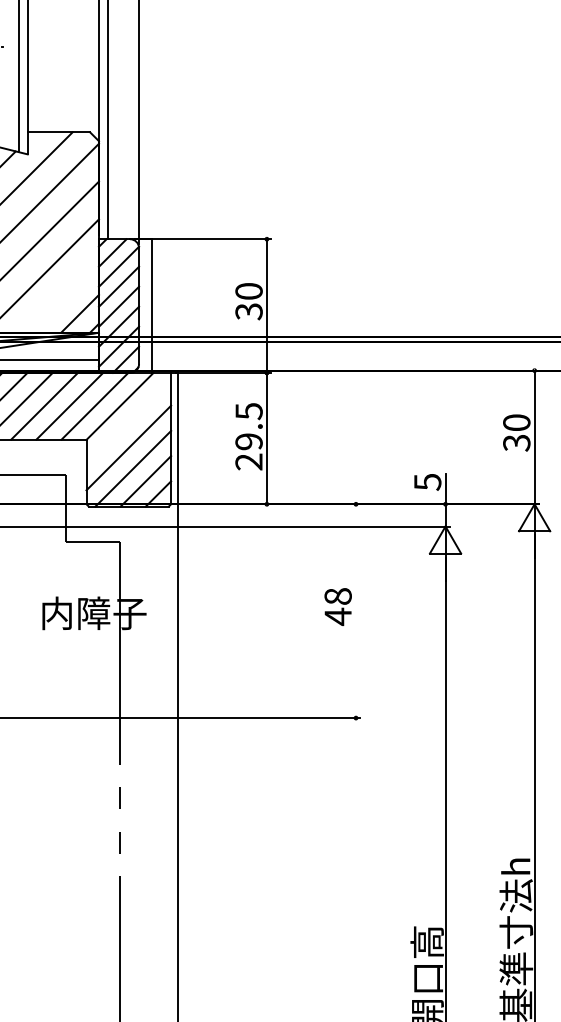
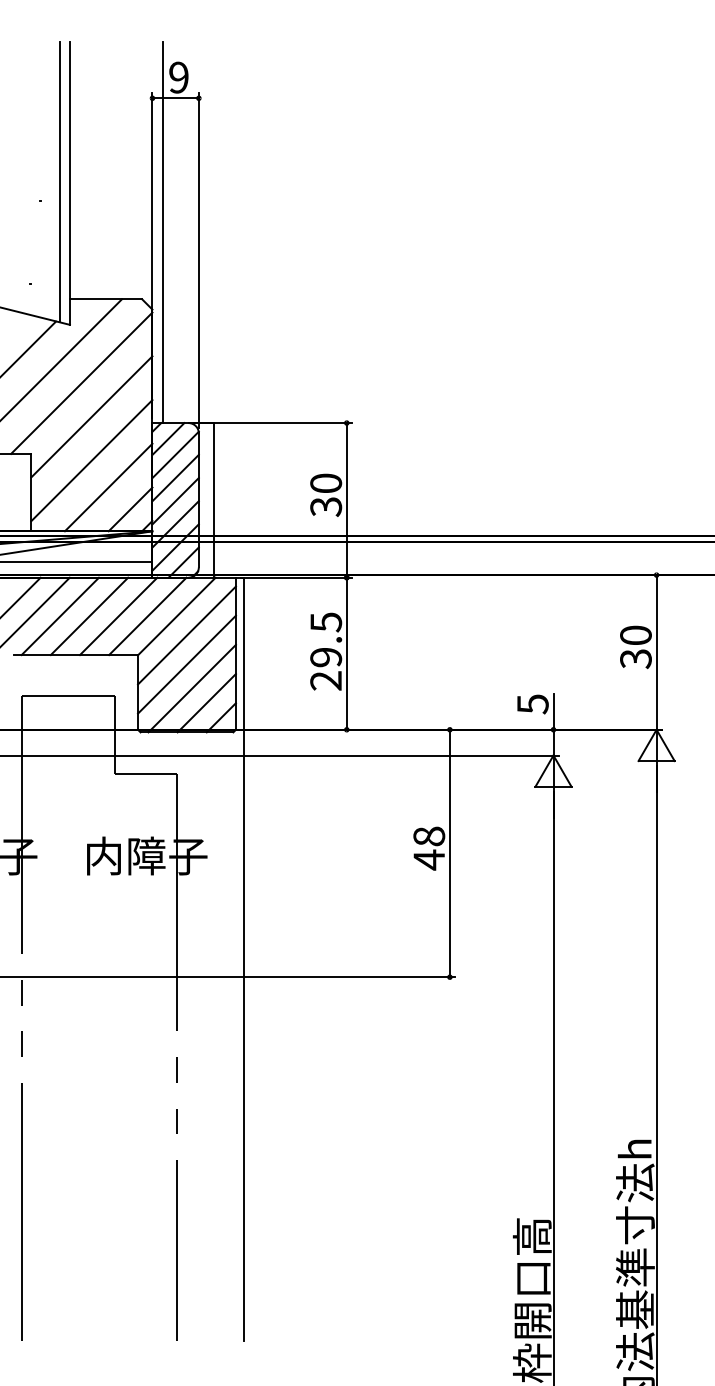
line: (61, 294) -> (108, 487), added
line: (128, 422) -> (186, 635), added
line: (355, 611) -> (449, 853), added

